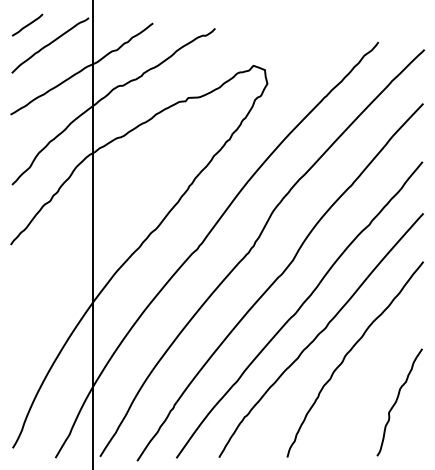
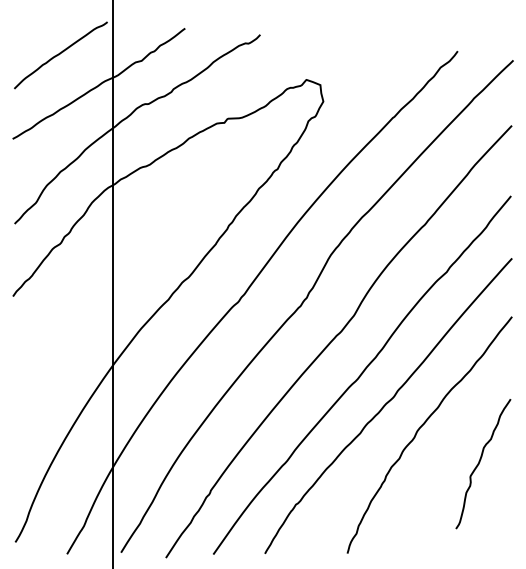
line: (27, 24) -> (33, 30), removed
curve: (397, 401) -> (480, 462), moved

